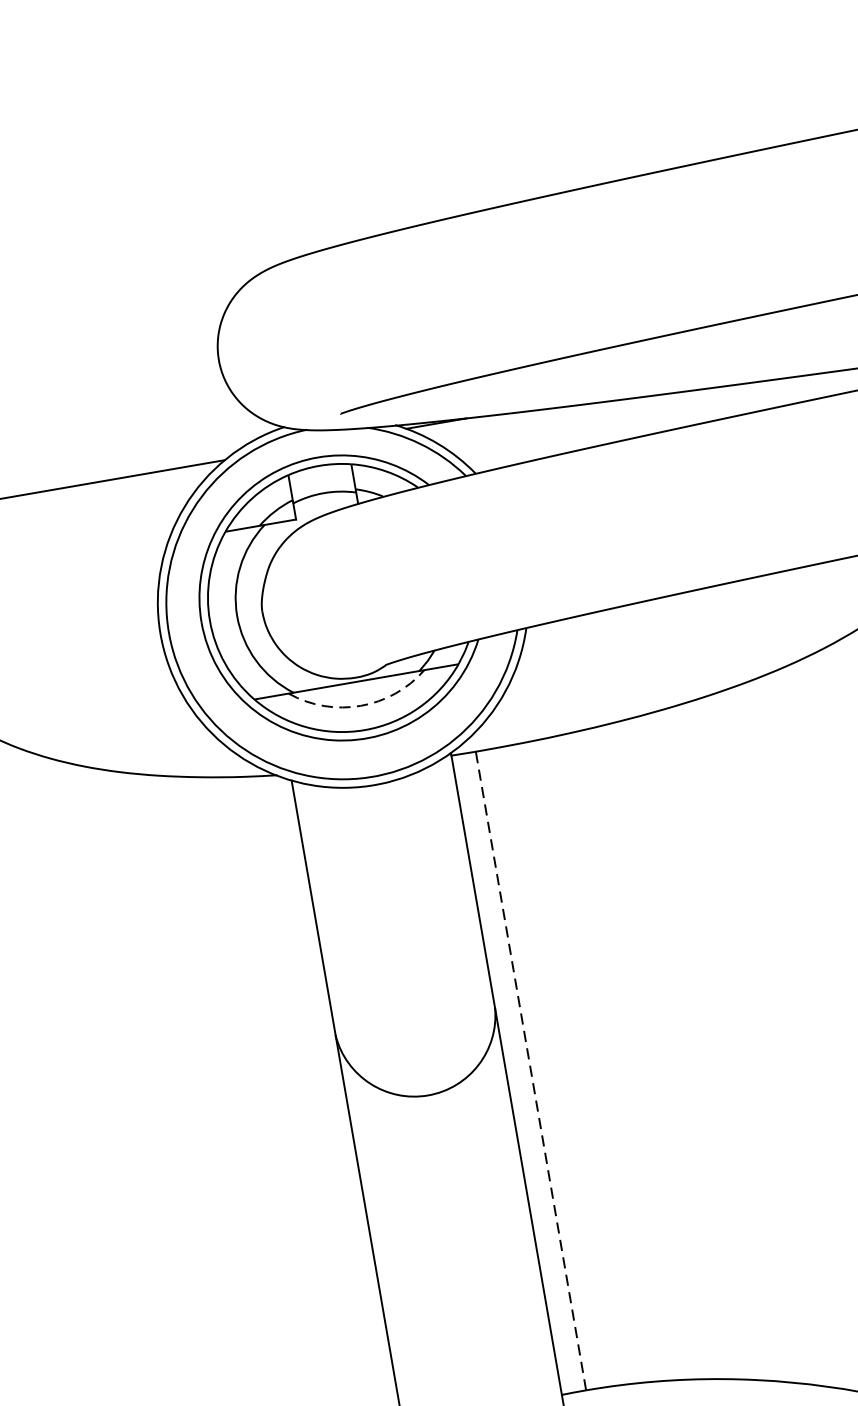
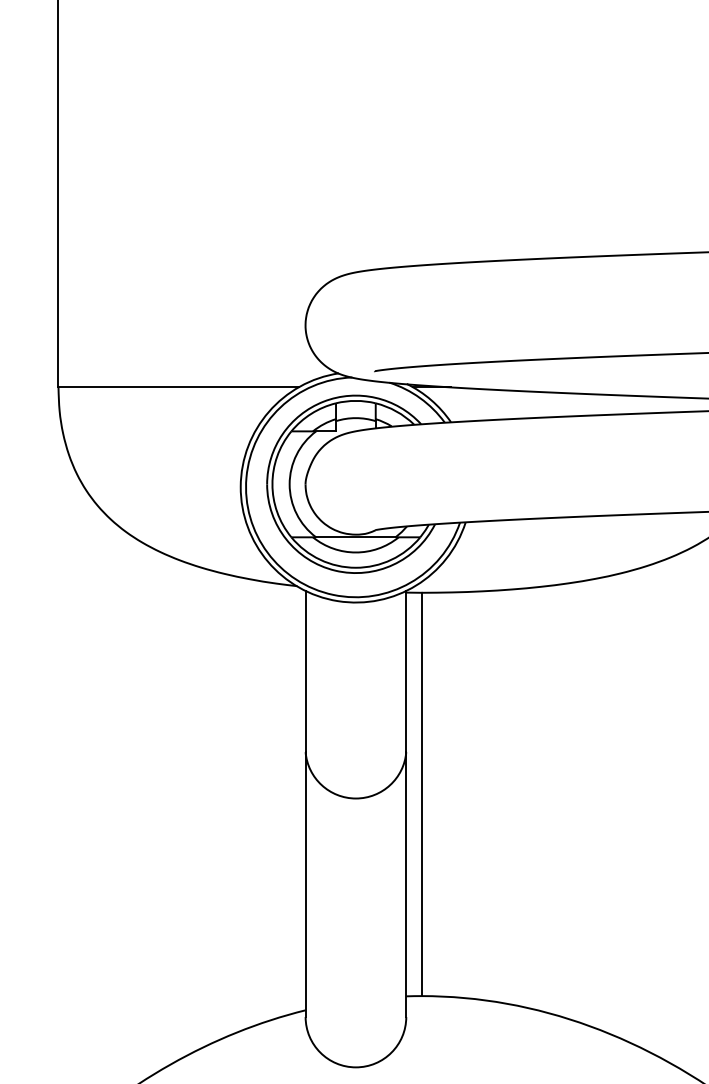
arc: (360, 706) -> (355, 552), dashed -> solid
line: (530, 1071) -> (421, 794), dashed -> solid

